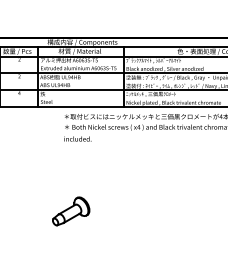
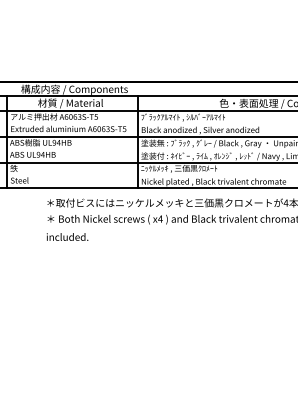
part: (71, 211) -> (57, 347), removed

